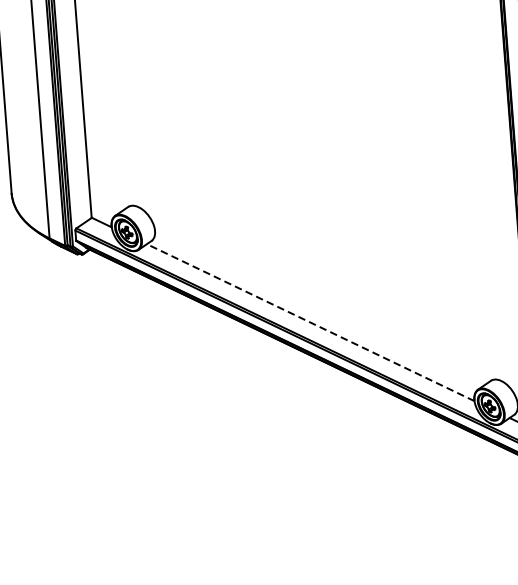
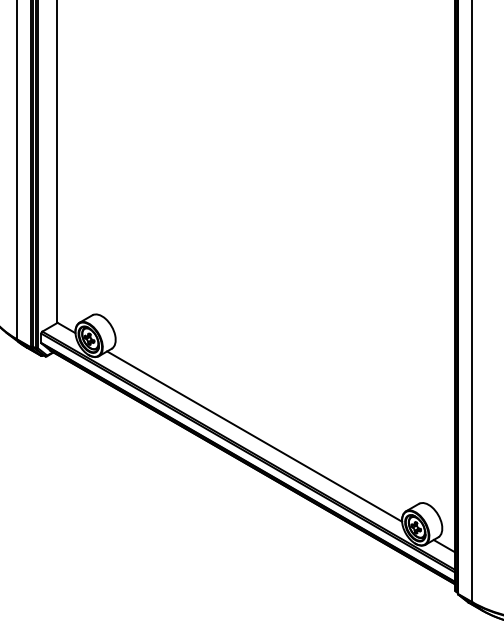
line: (310, 322) -> (254, 436), dashed -> solid

